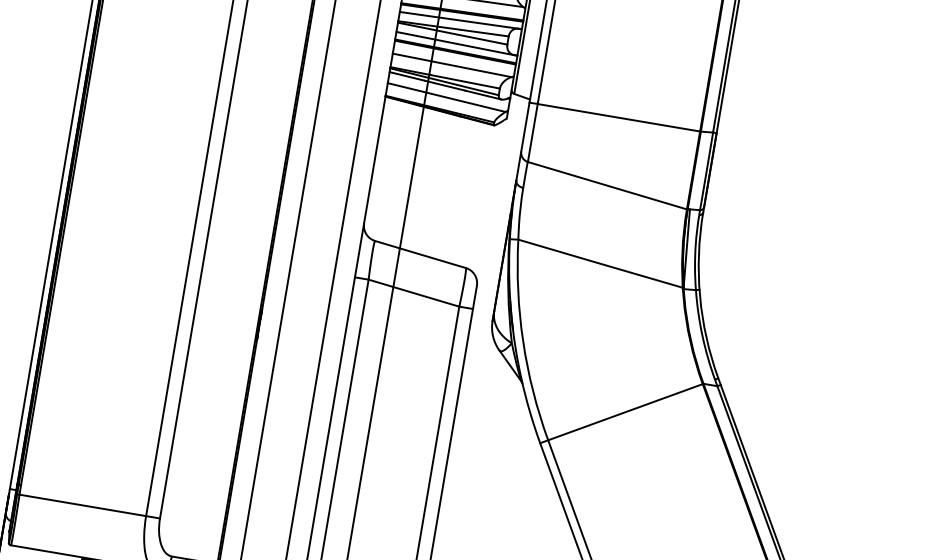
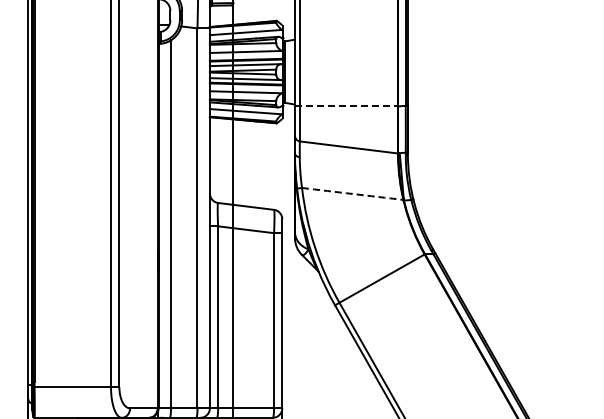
line: (616, 117) -> (347, 106), solid -> dashed
arc: (600, 262) -> (352, 193), solid -> dashed

